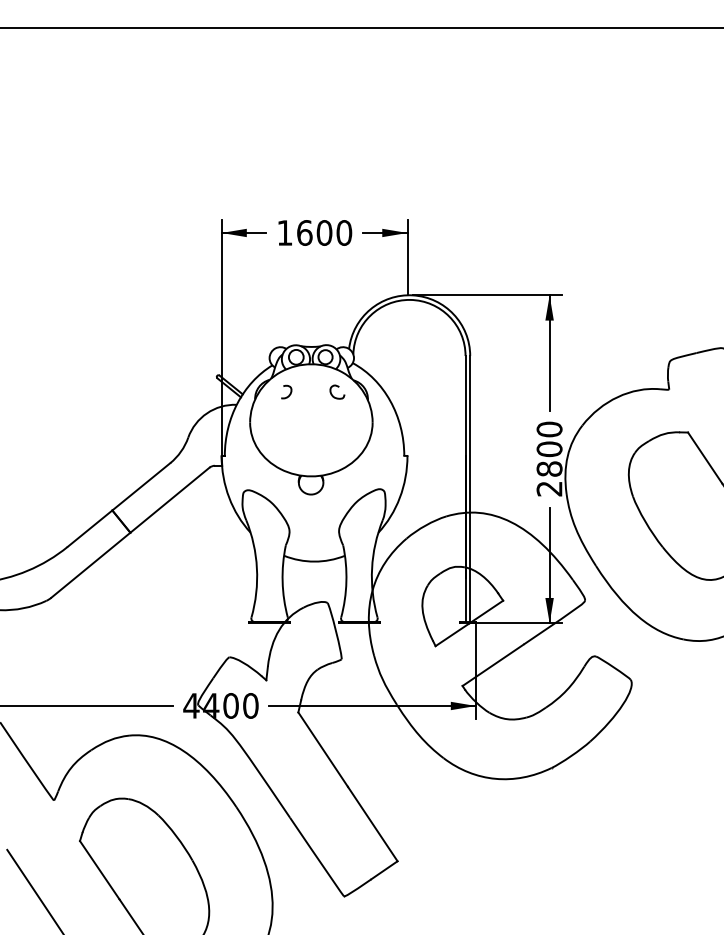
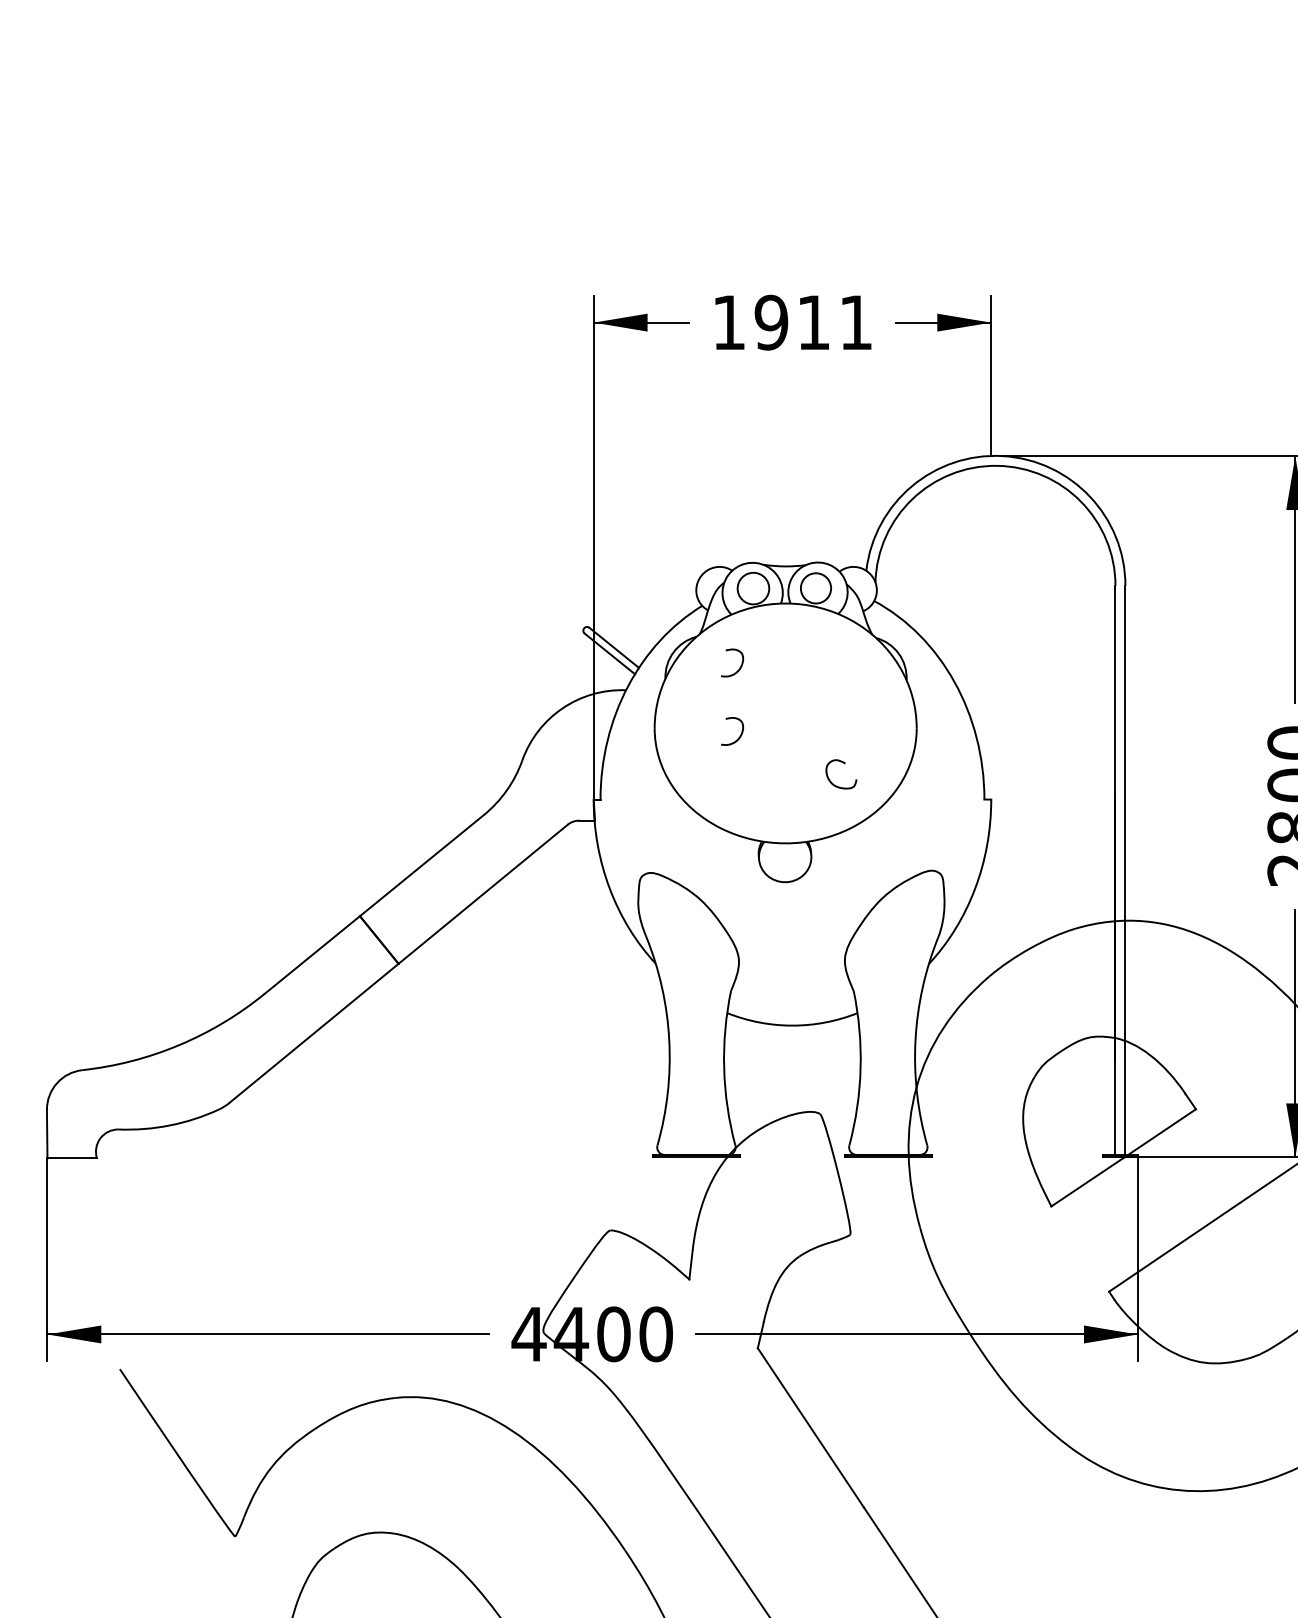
text: (324, 232) -> (813, 321), 1600 -> 1911
curve: (337, 387) -> (841, 764), moved
curve: (289, 425) -> (738, 734), added

